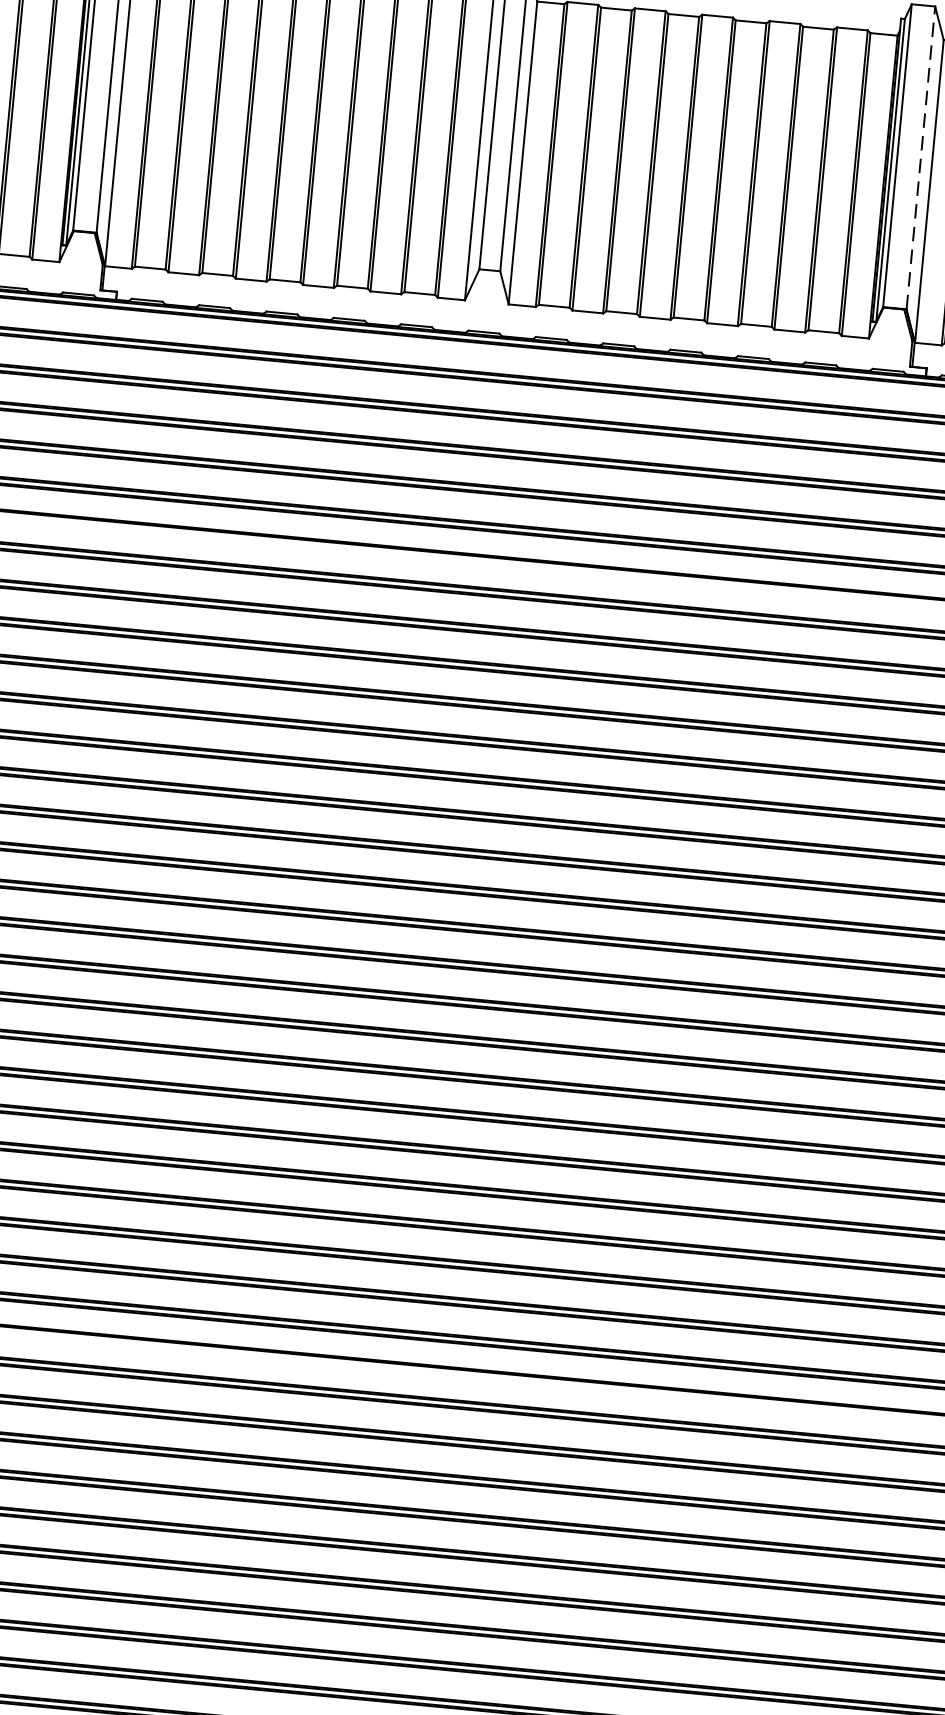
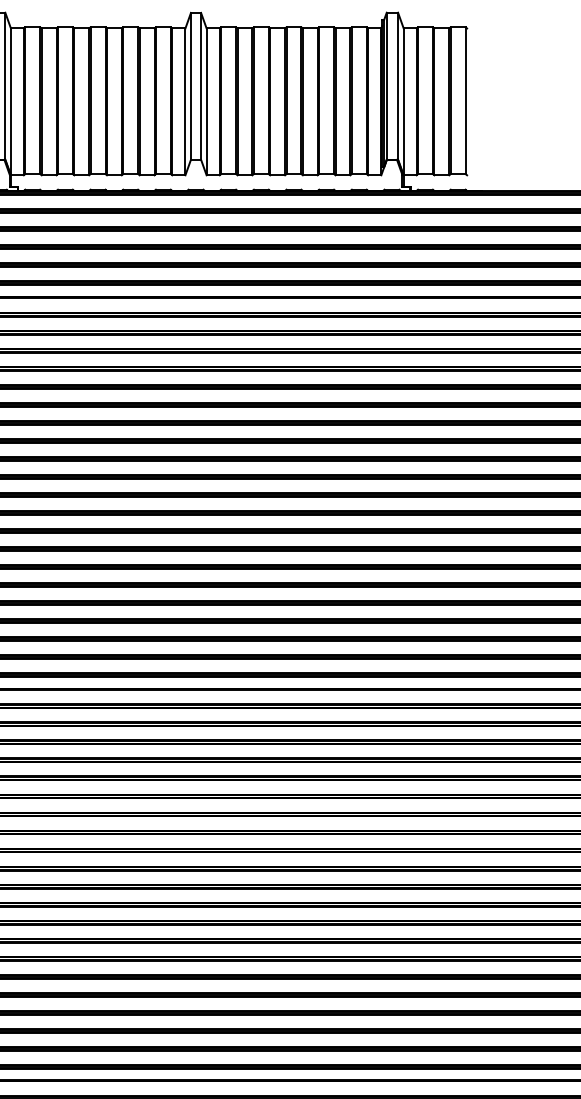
line: (921, 156) -> (398, 85), dashed -> solid

